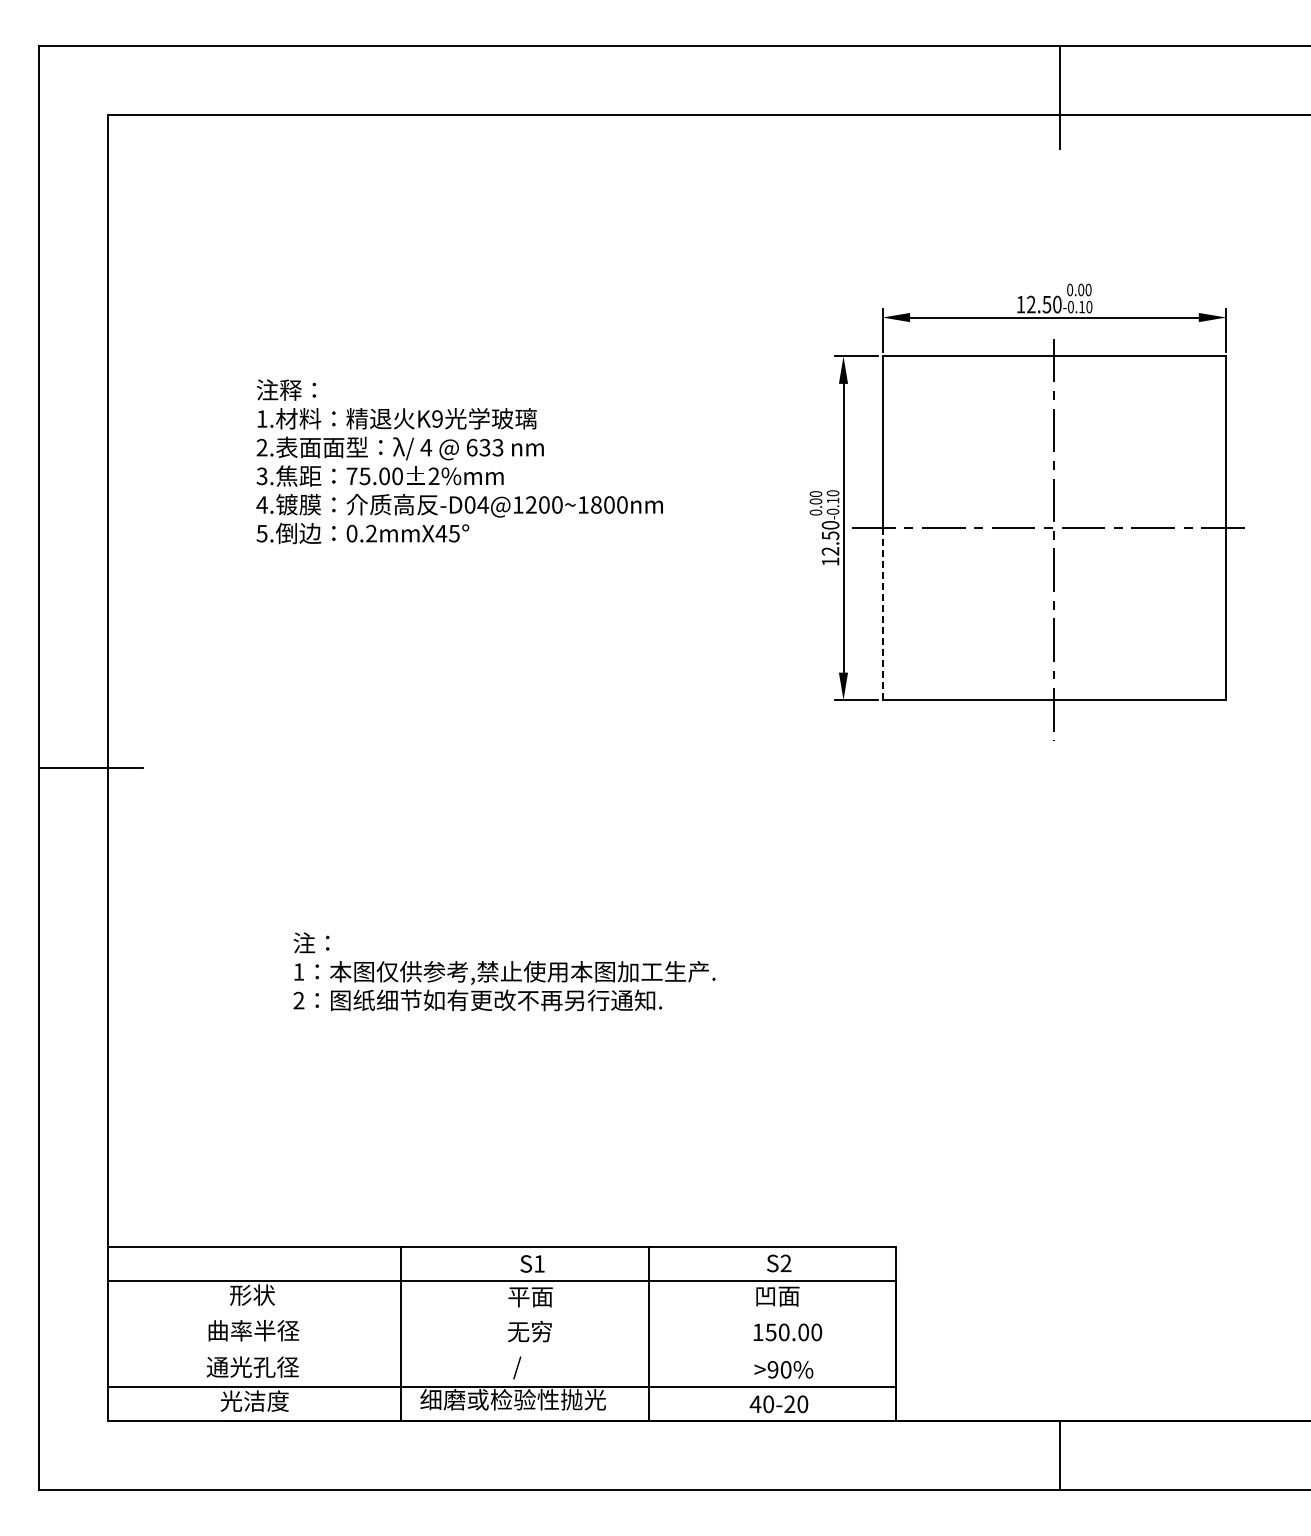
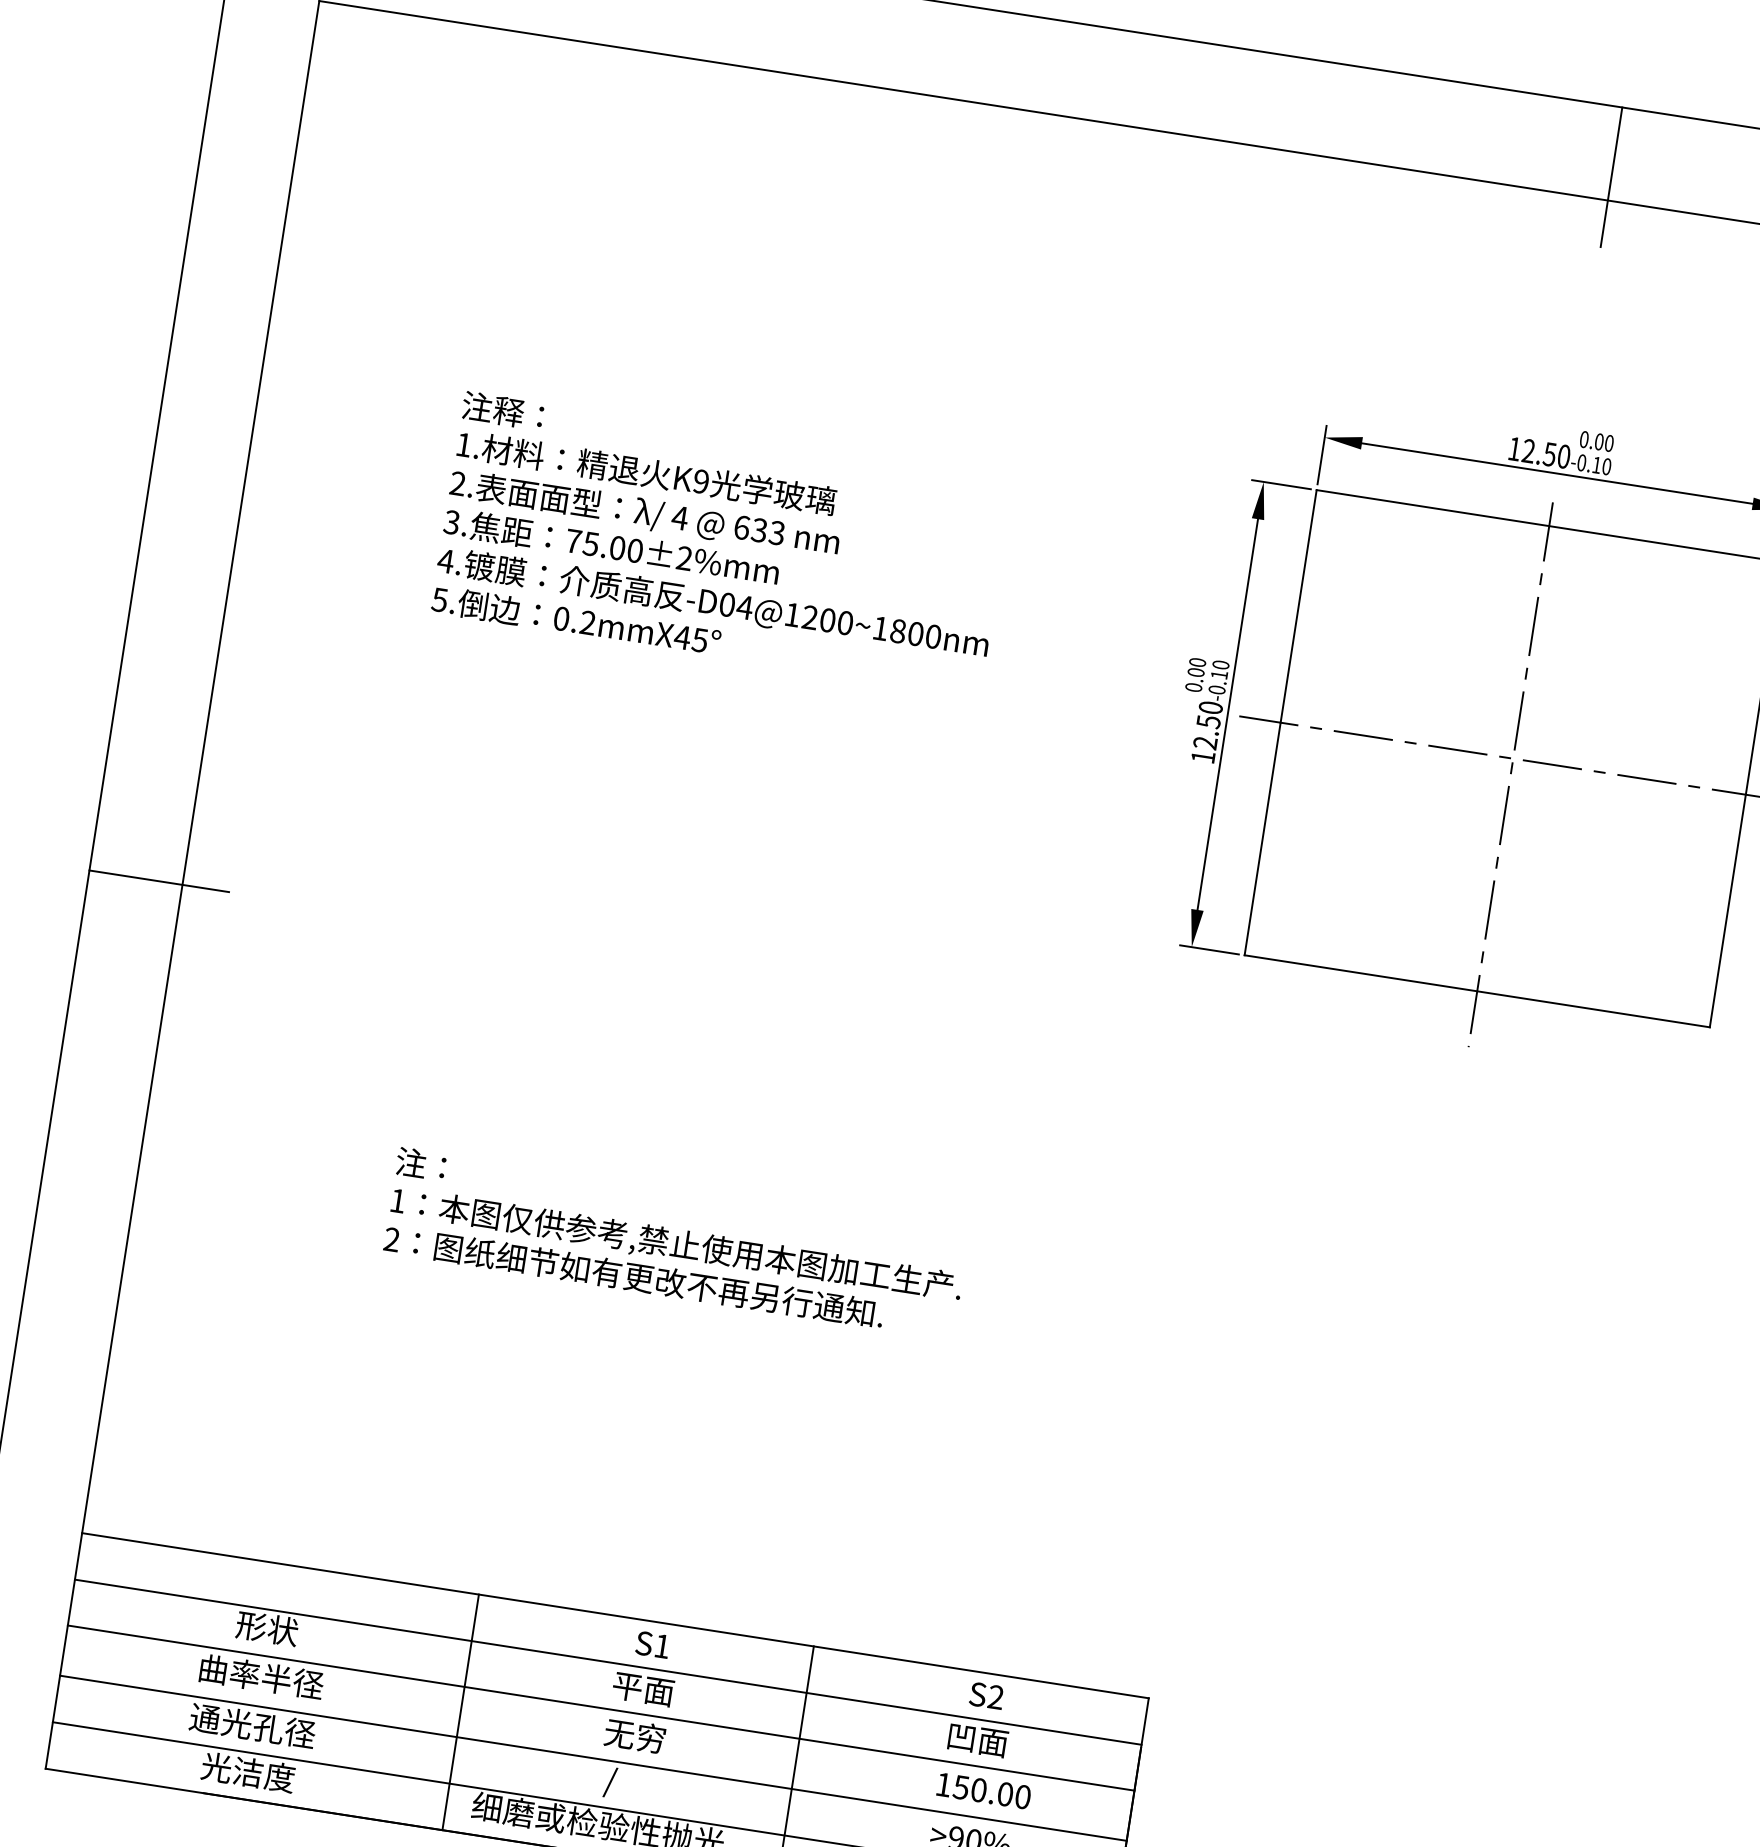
line: (882, 614) -> (1262, 839), dashed -> solid
line: (502, 1315) -> (601, 1708), added
line: (502, 1352) -> (593, 1758), added

